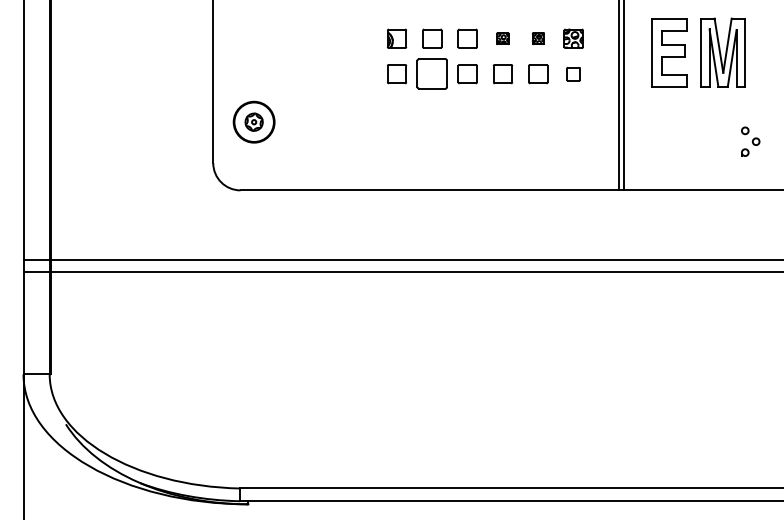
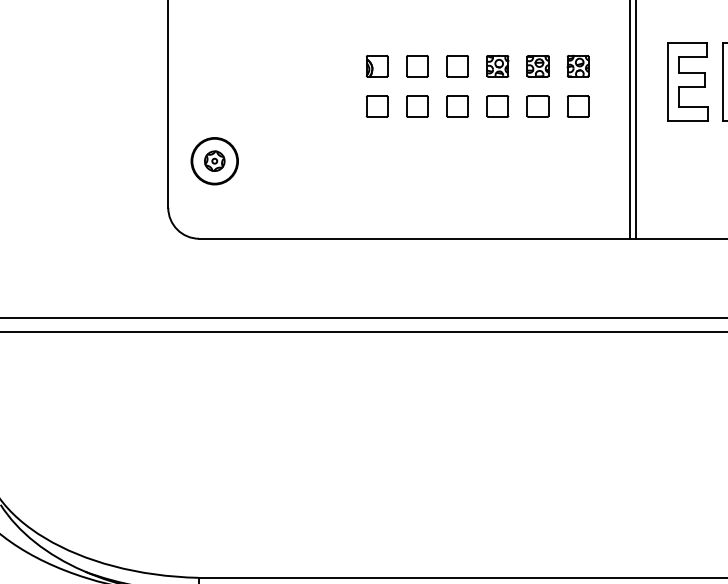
part: (502, 38) -> (497, 66), size x1.67
part: (538, 38) -> (538, 66), size x1.67
part: (432, 74) -> (417, 106), size x0.62
part: (573, 74) -> (577, 106), size x1.43

